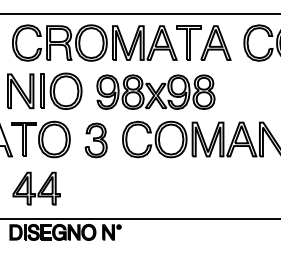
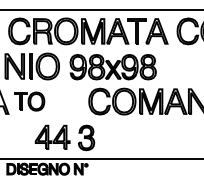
part: (40, 139) -> (29, 101), size x0.7
part: (95, 140) -> (85, 137), moved
part: (36, 188) -> (52, 137), moved

